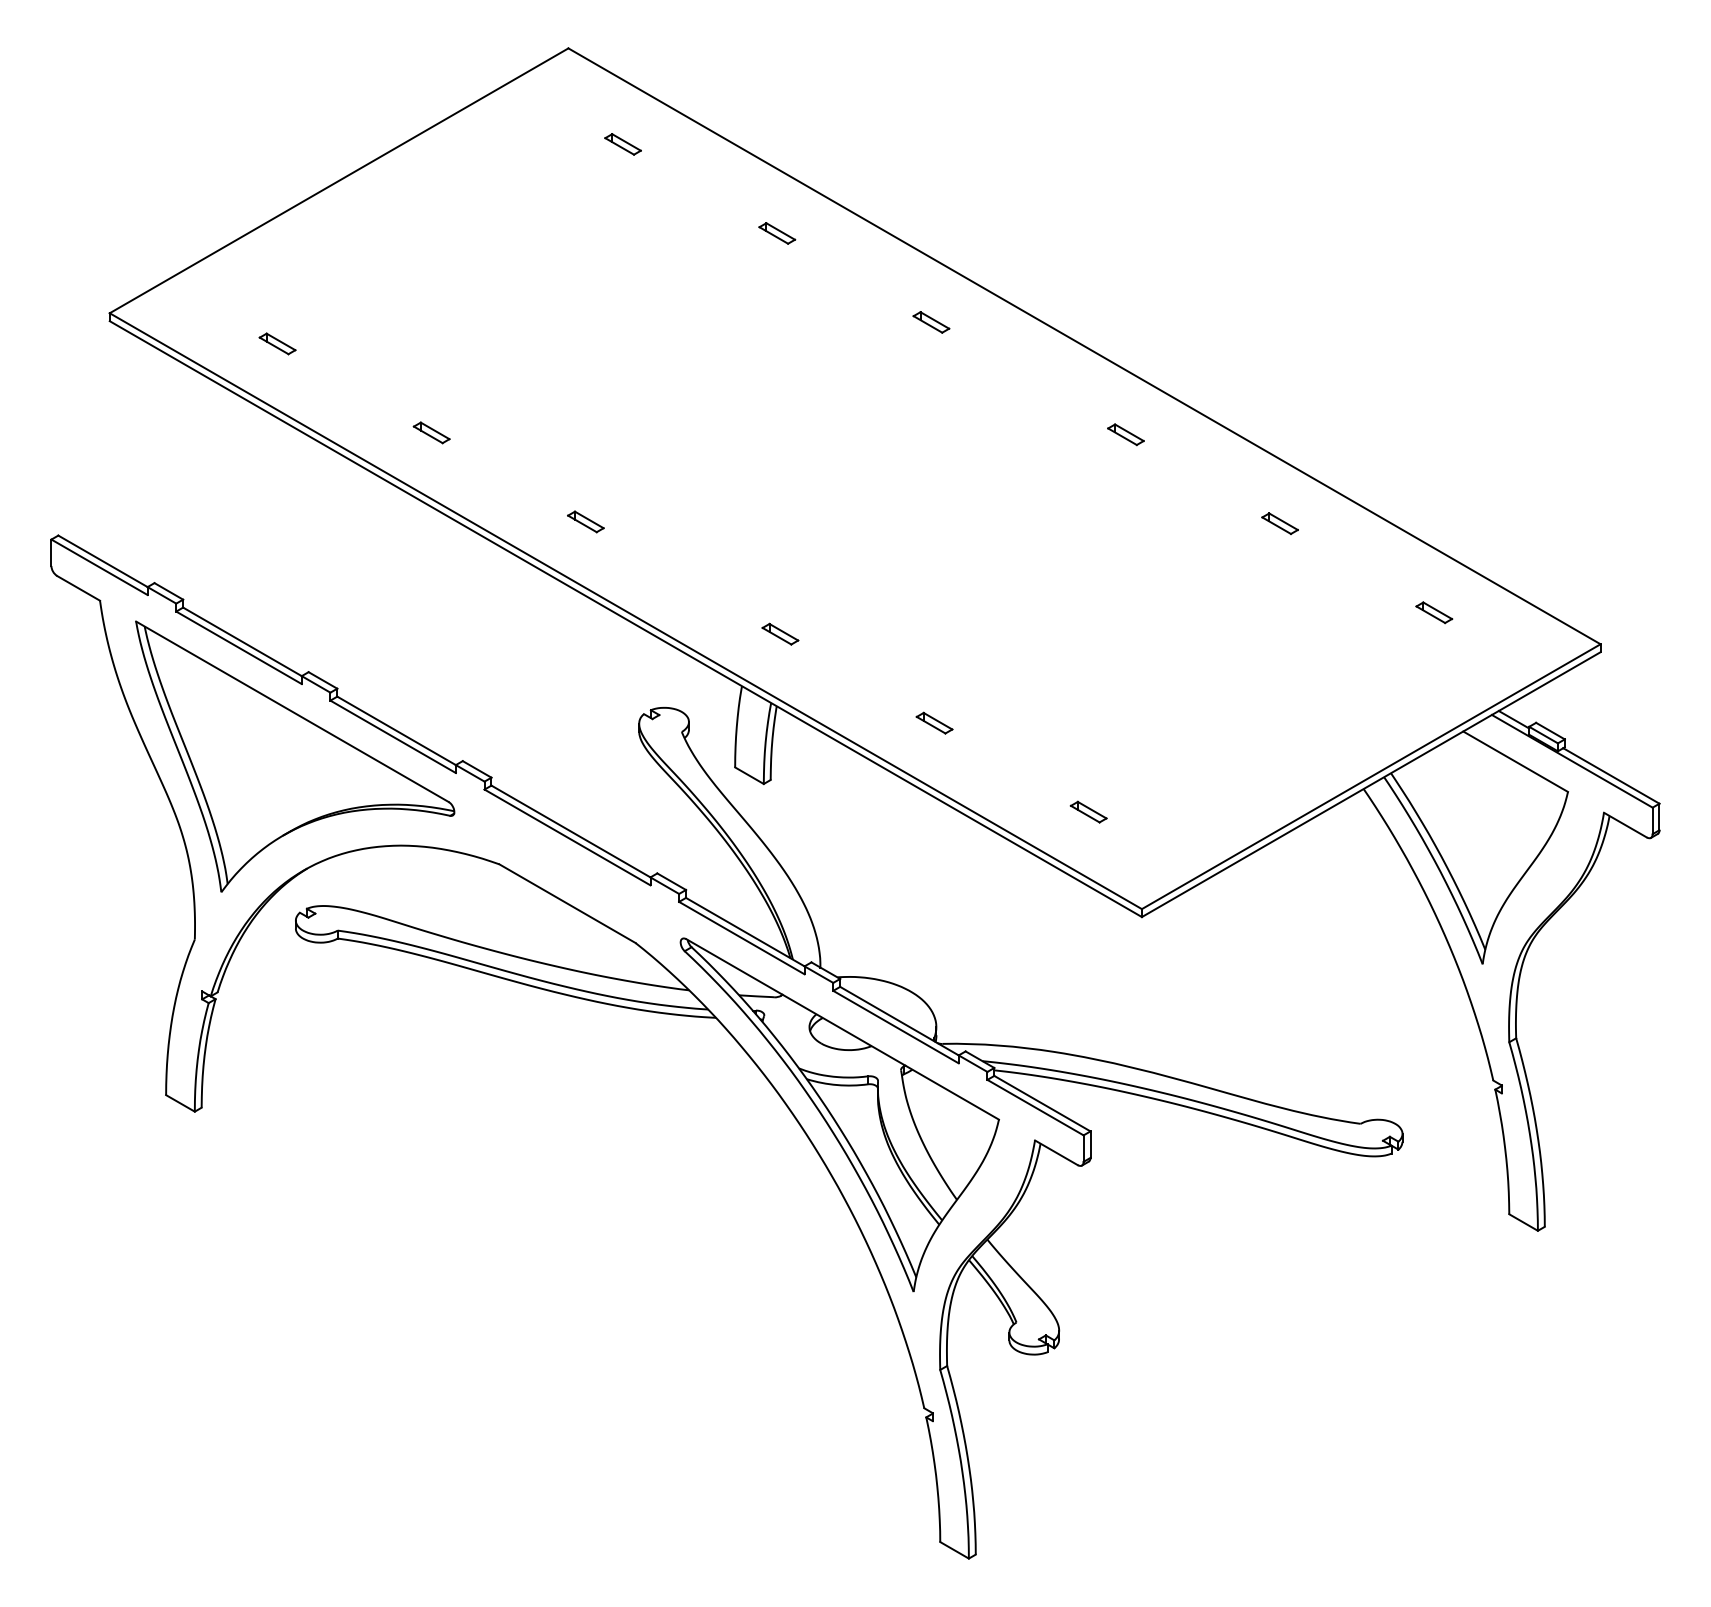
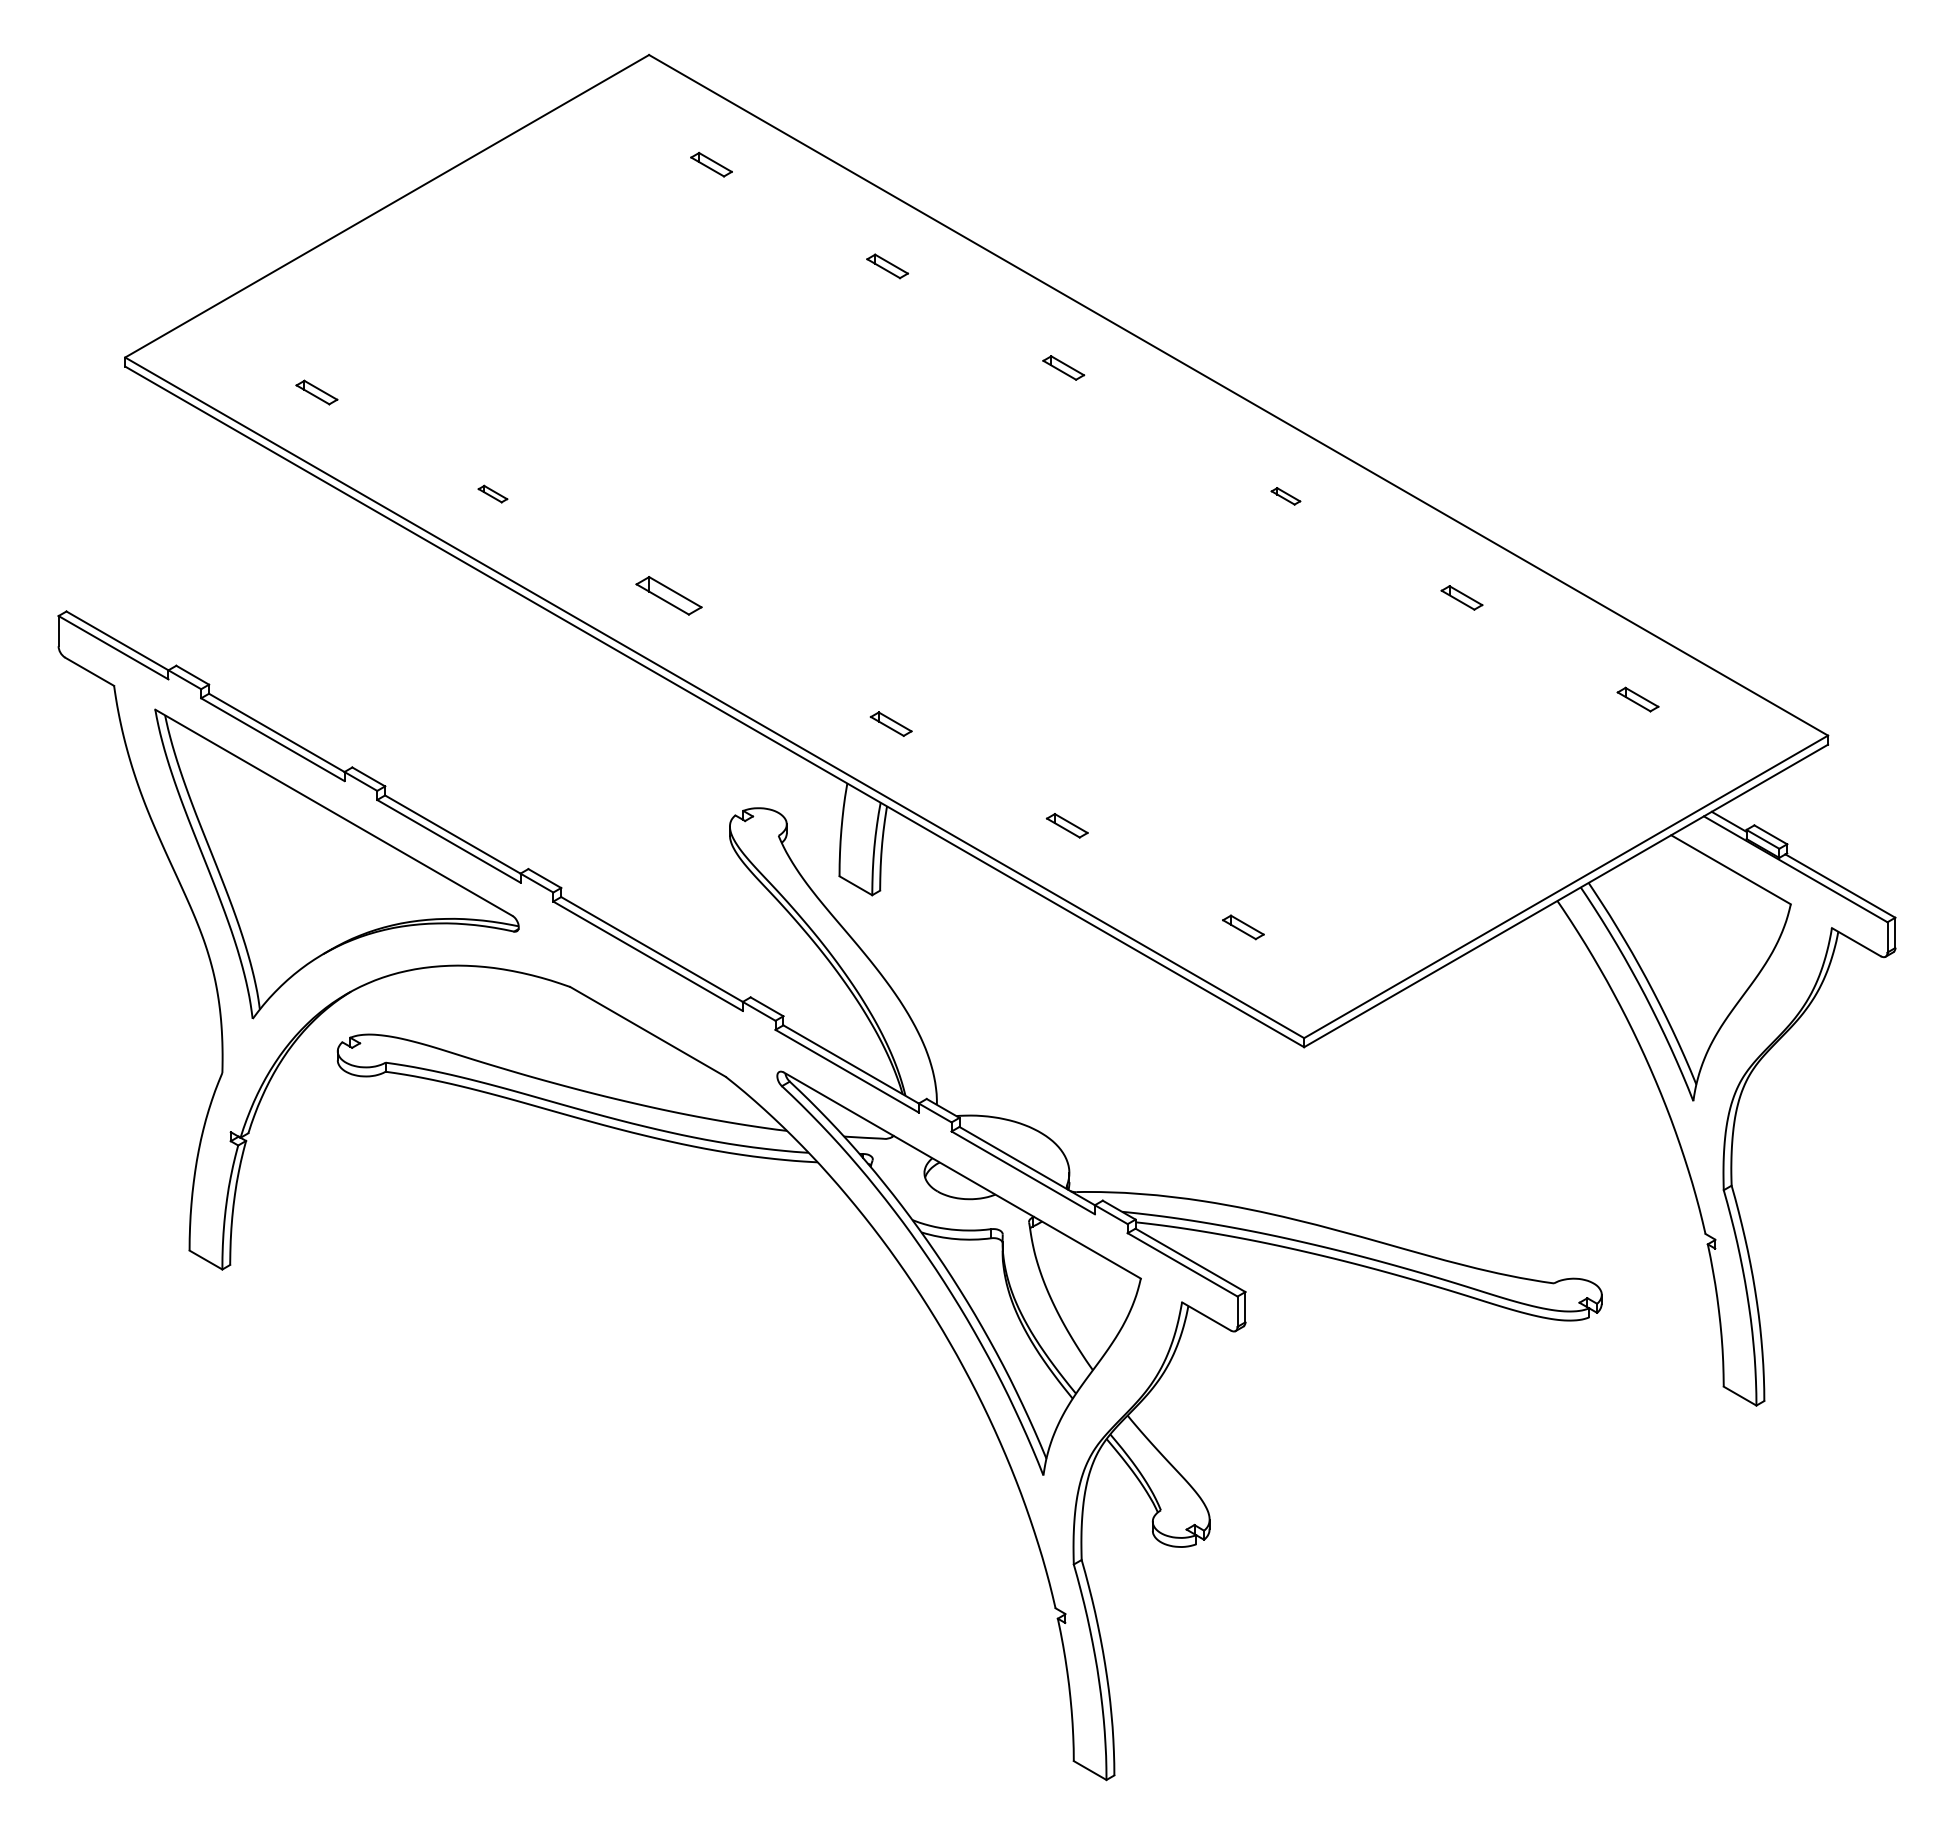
part: (431, 432) -> (492, 493), size x0.7
part: (1125, 434) -> (1285, 496), size x0.7
part: (585, 521) -> (668, 595), size x1.6

